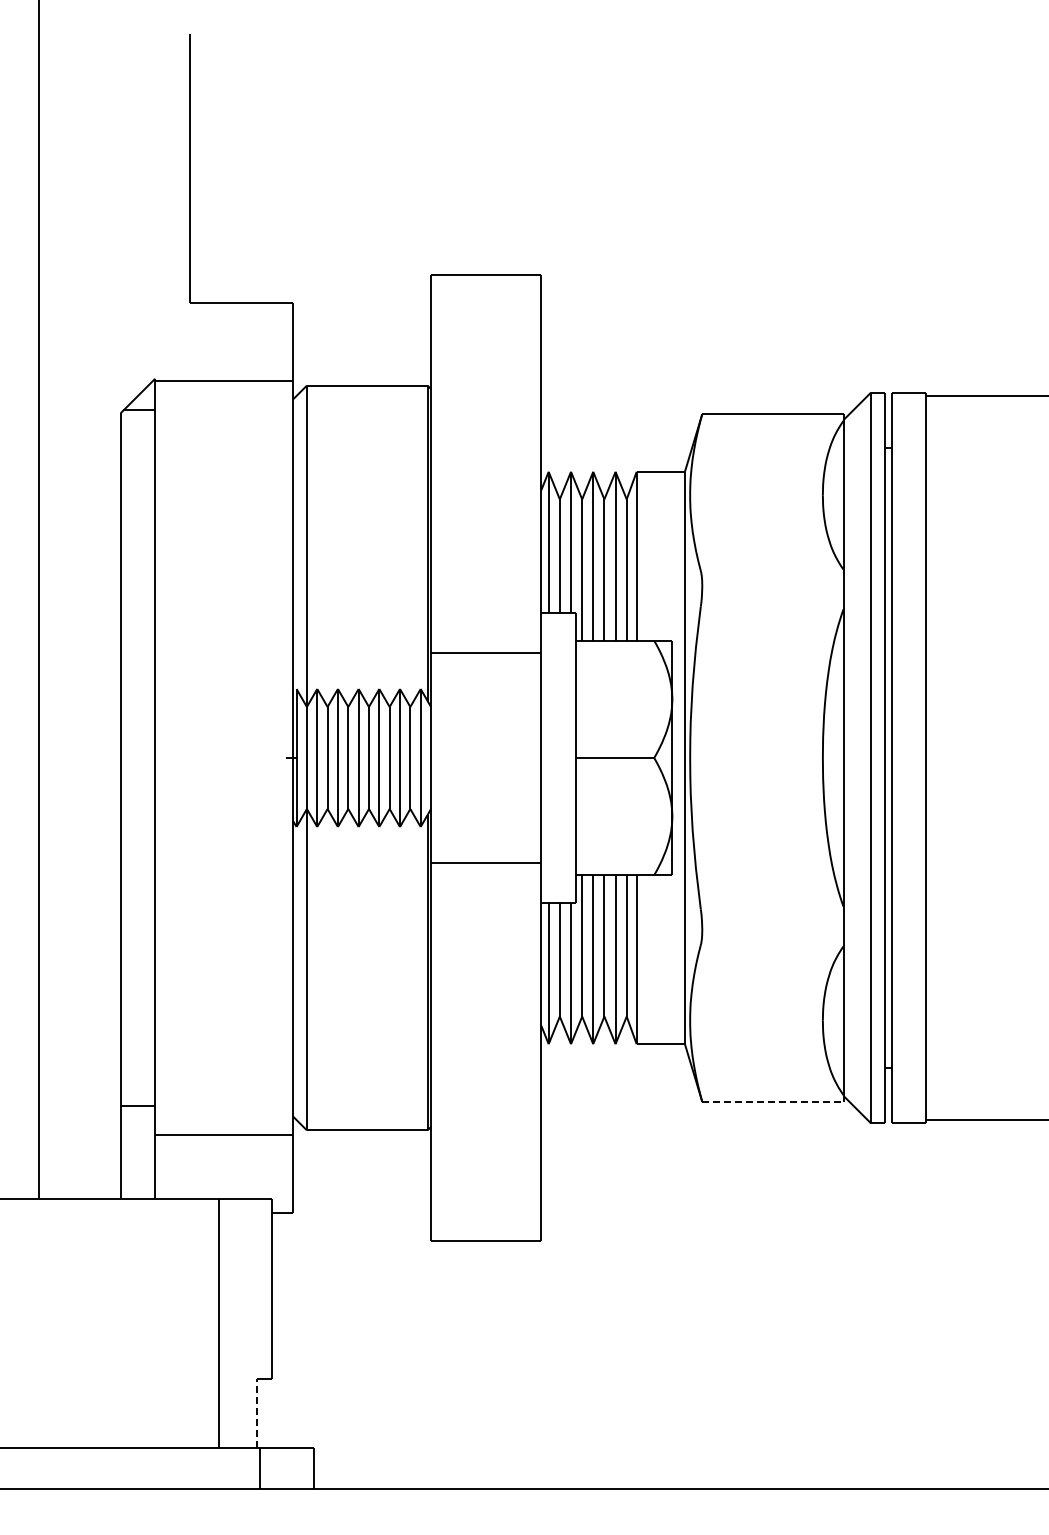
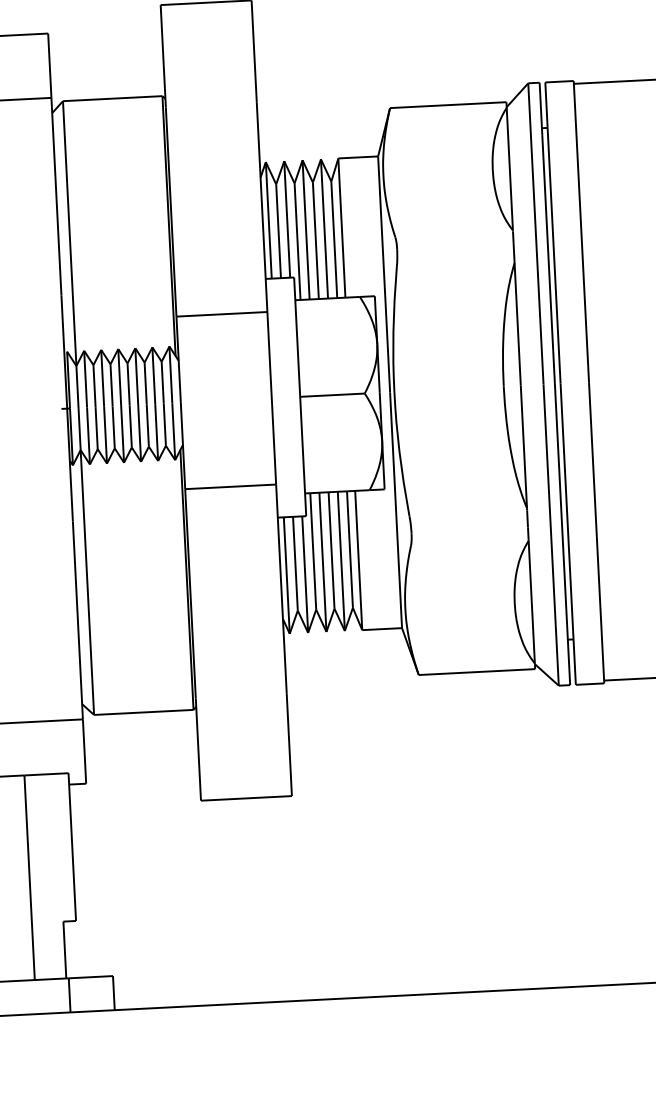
line: (772, 1101) -> (476, 671), dashed -> solid
line: (257, 1412) -> (65, 949), dashed -> solid

